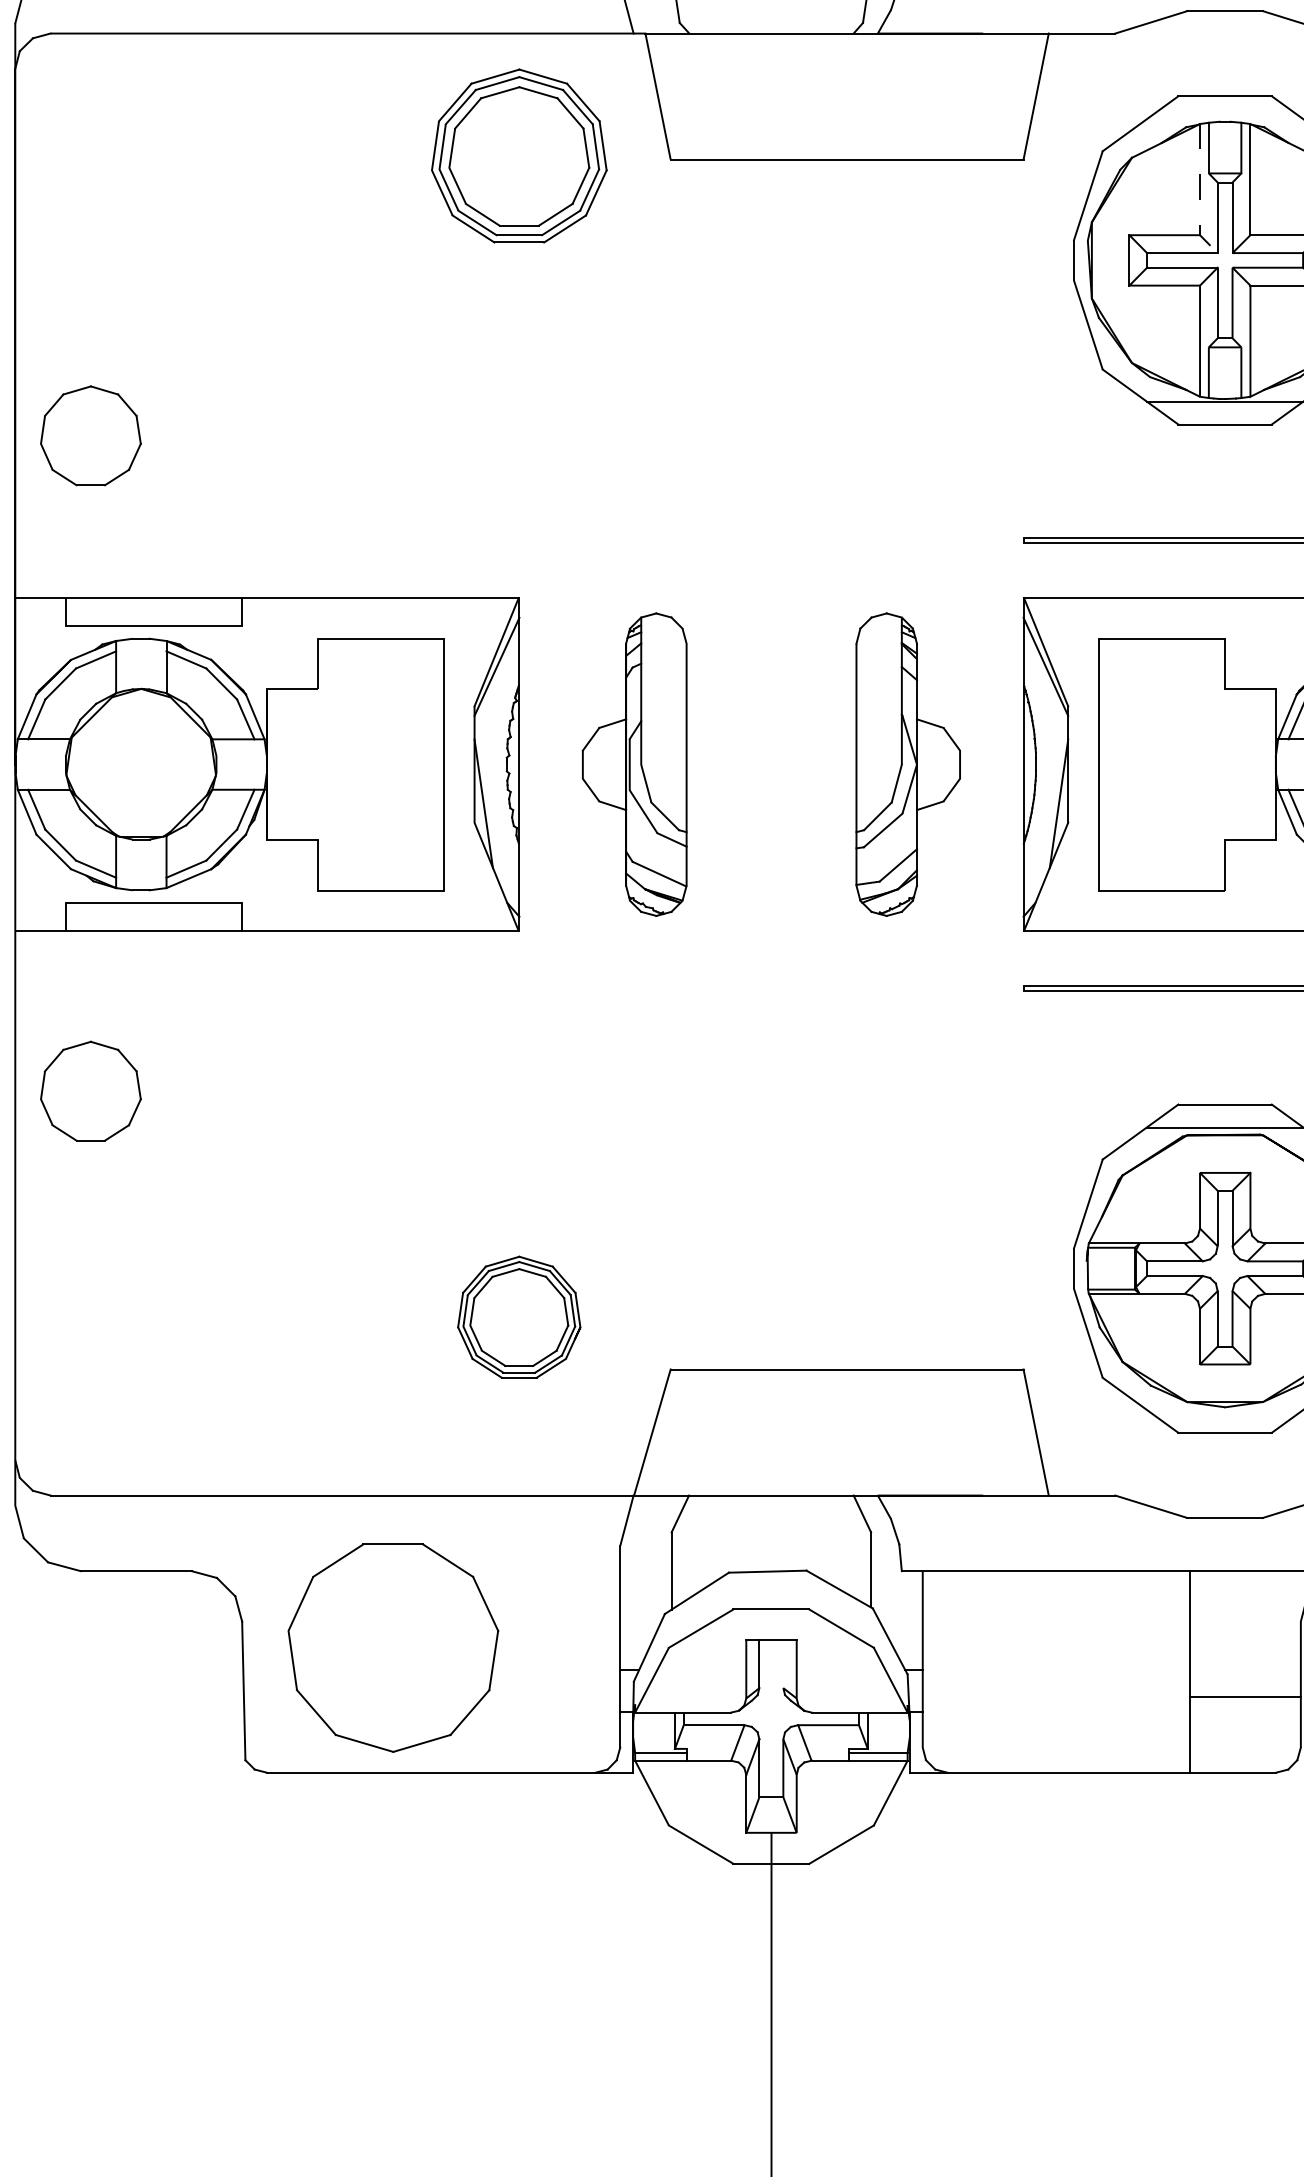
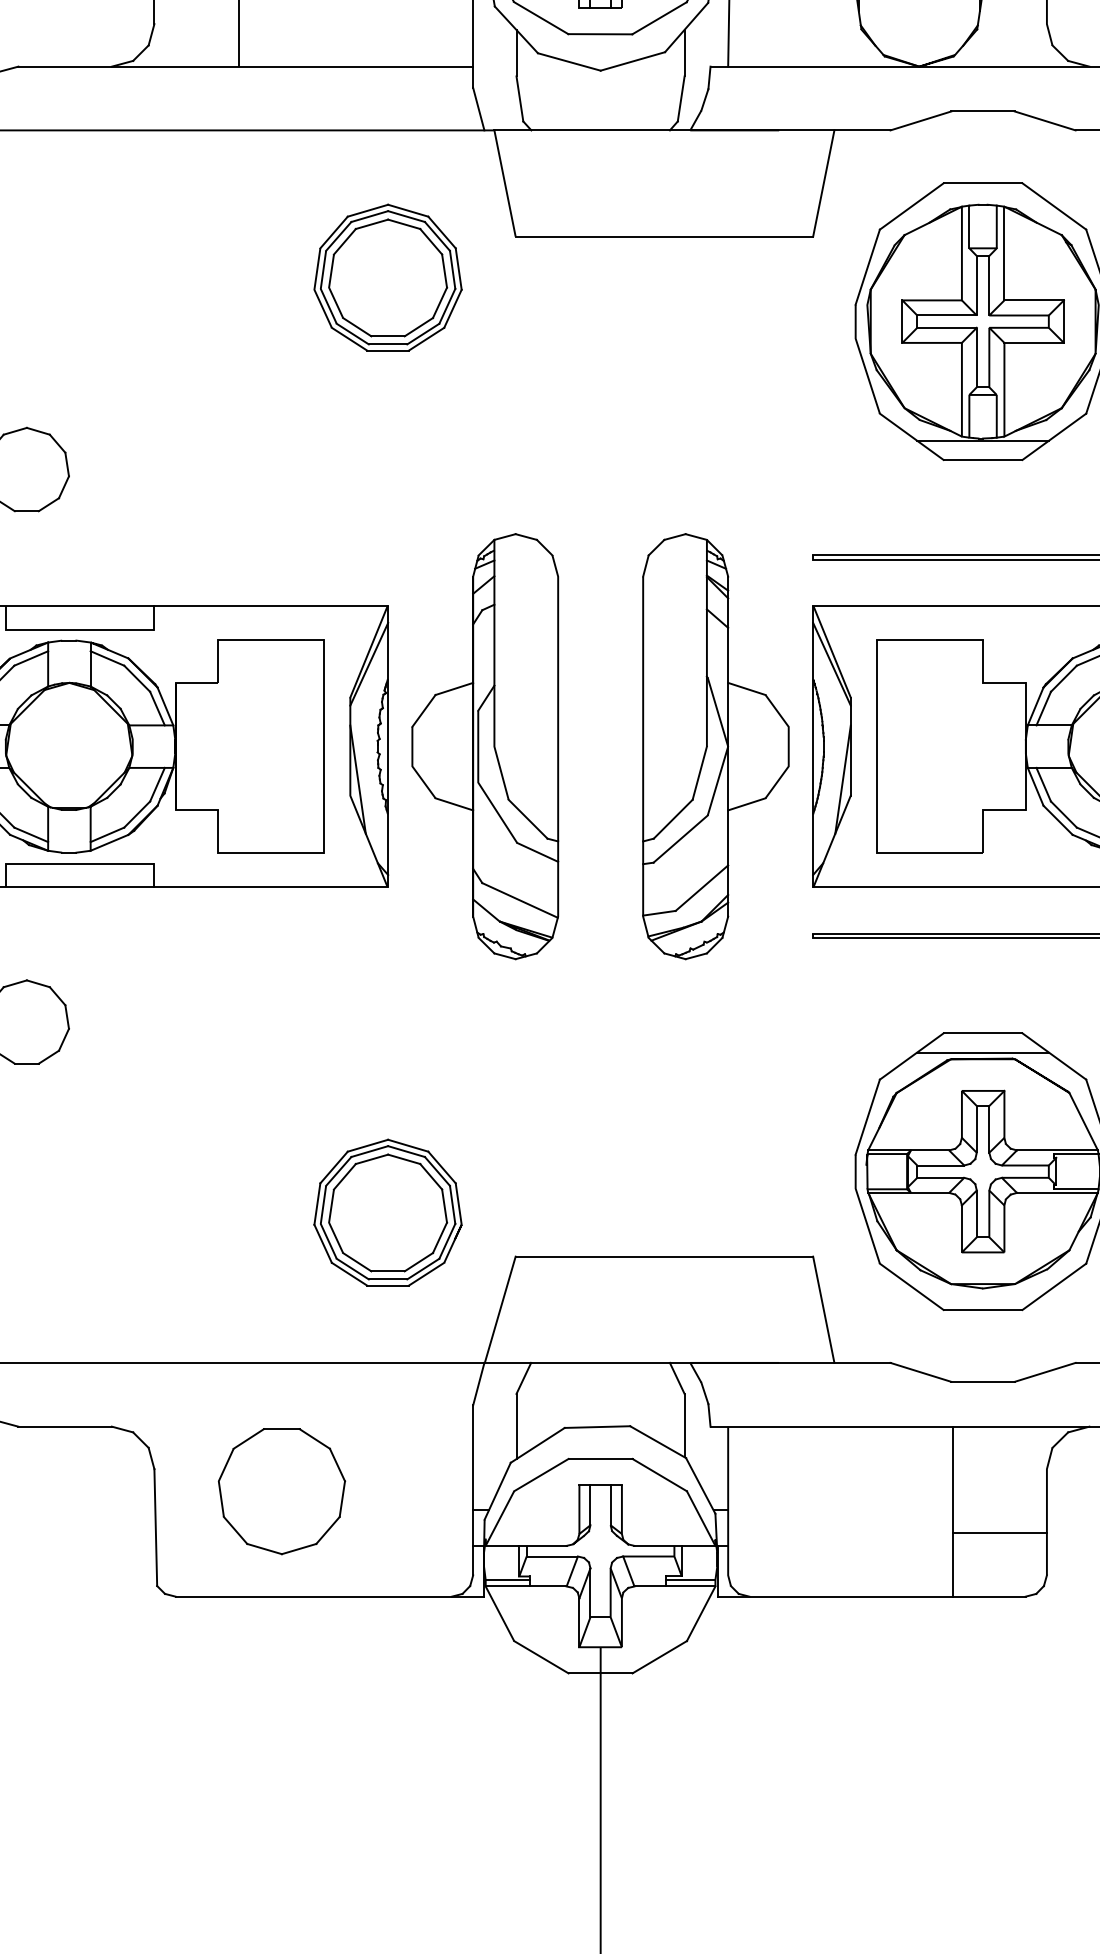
part: (518, 155) -> (387, 277), moved
line: (1199, 193) -> (961, 265), dashed -> solid
part: (634, 764) -> (485, 746), size x1.67
part: (907, 764) -> (715, 746), size x1.67
part: (518, 1317) -> (387, 1212), size x1.43
part: (392, 1648) -> (281, 1491), size x0.71
line: (783, 1664) -> (610, 1505), added

